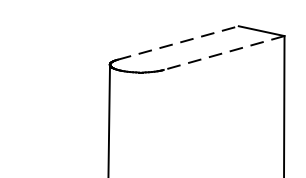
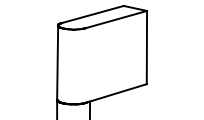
line: (177, 43) -> (92, 14), dashed -> solid
line: (224, 52) -> (116, 19), dashed -> solid

